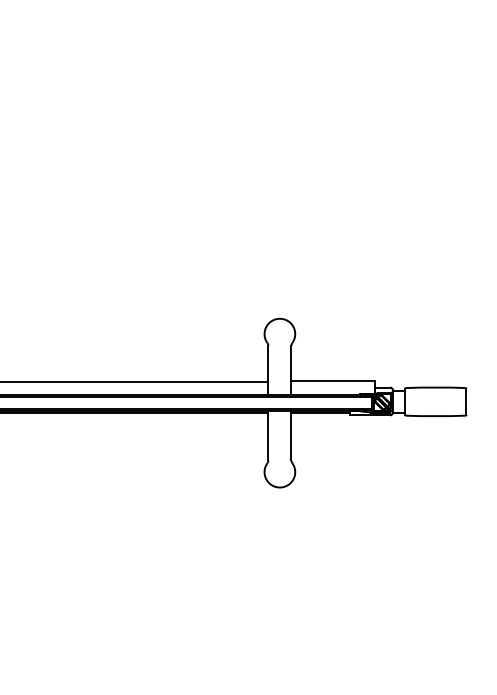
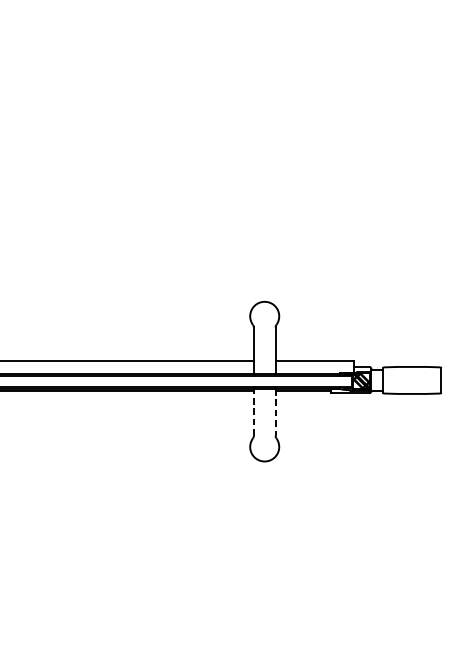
line: (268, 435) -> (253, 412), solid -> dashed
line: (291, 435) -> (275, 412), solid -> dashed

